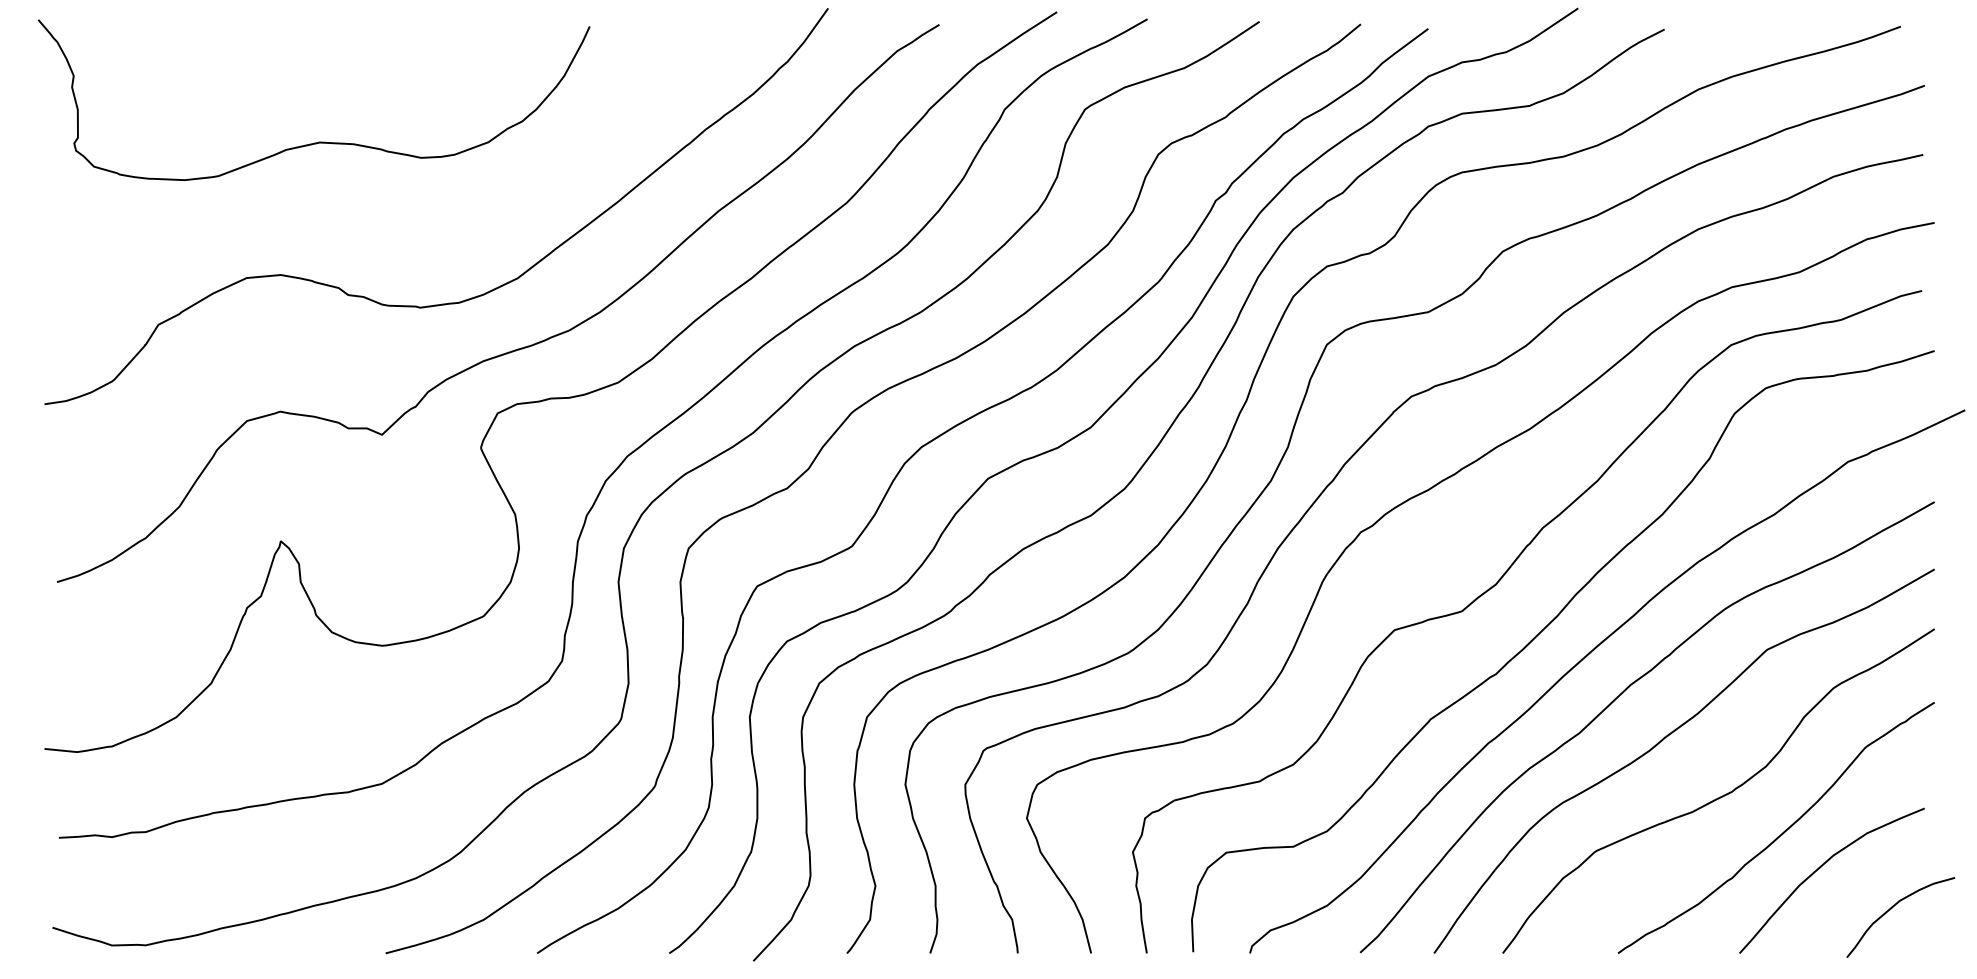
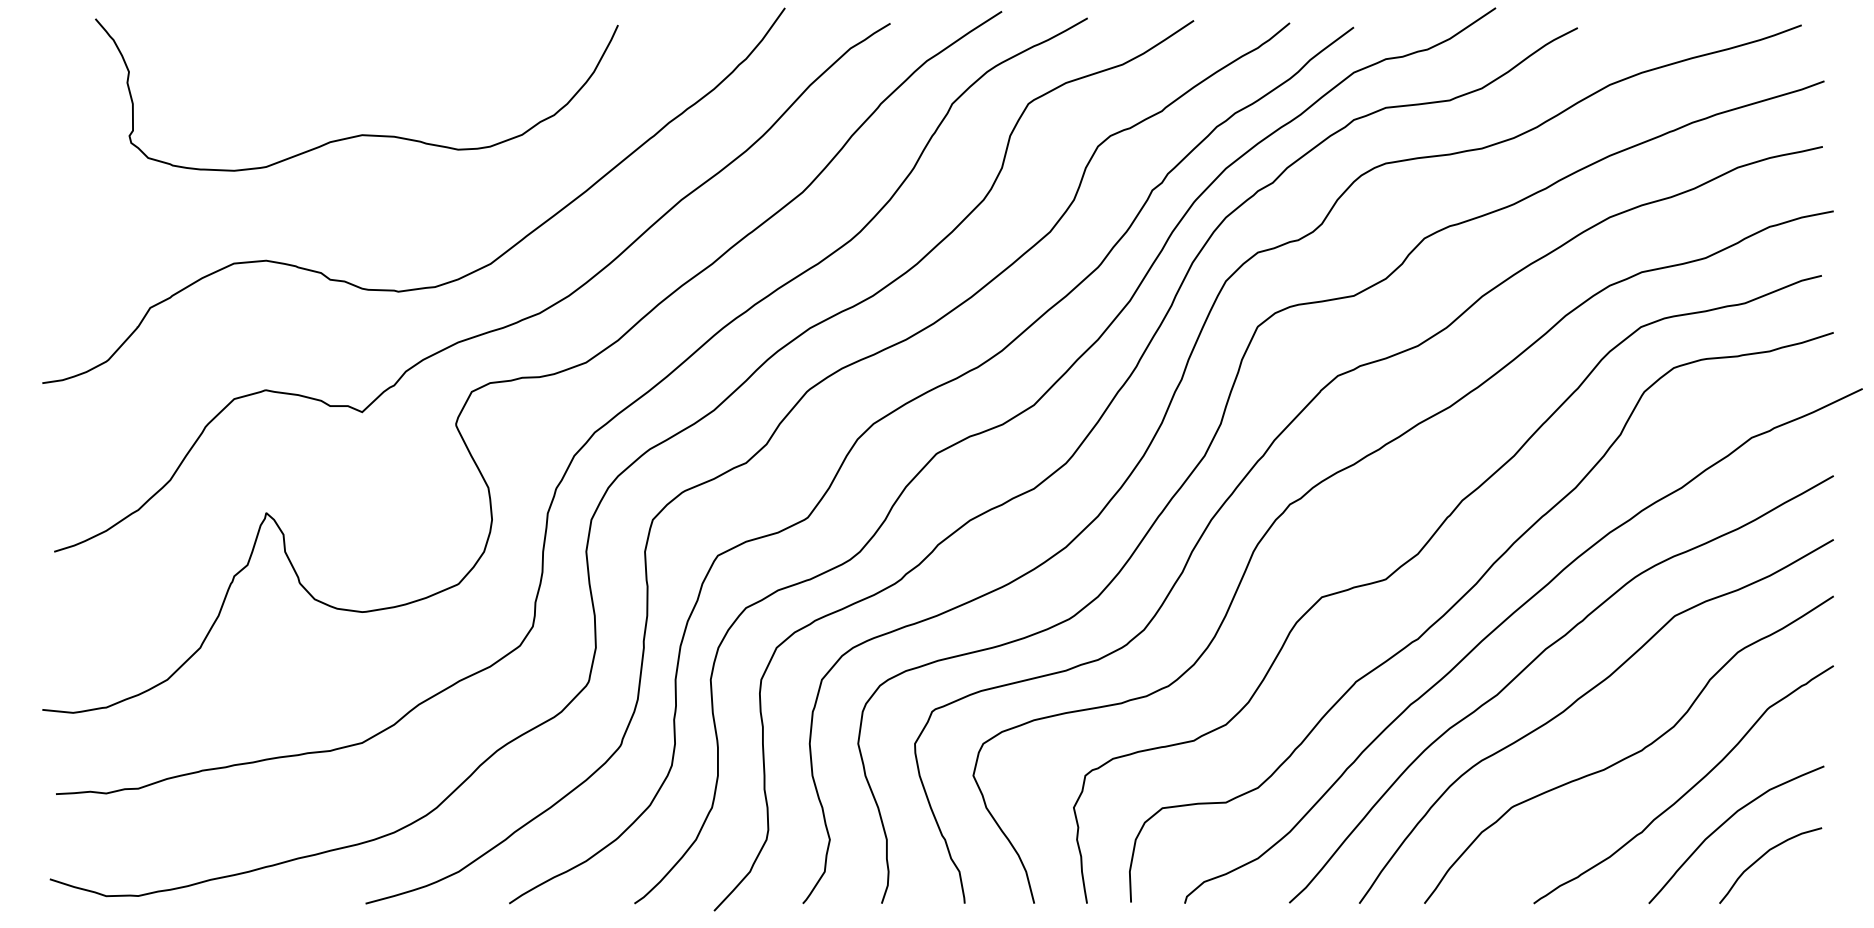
curve: (316, 141) -> (359, 134), moved
curve: (1892, 908) -> (1762, 857), moved

